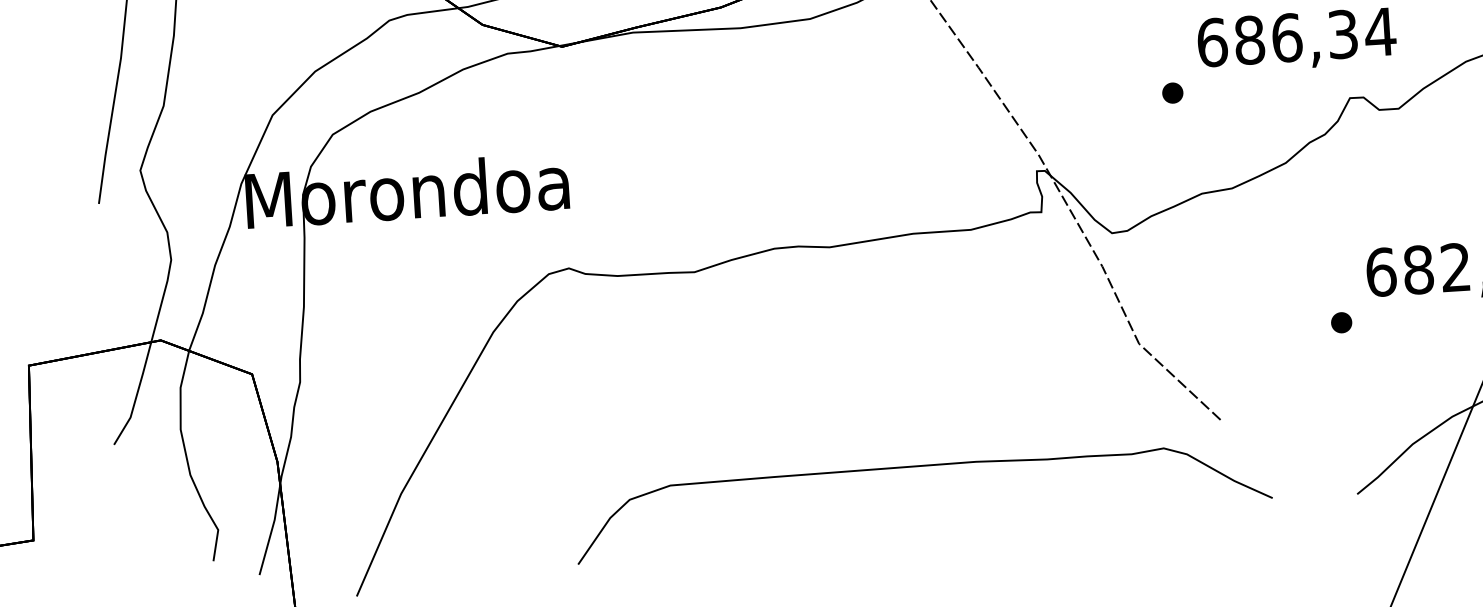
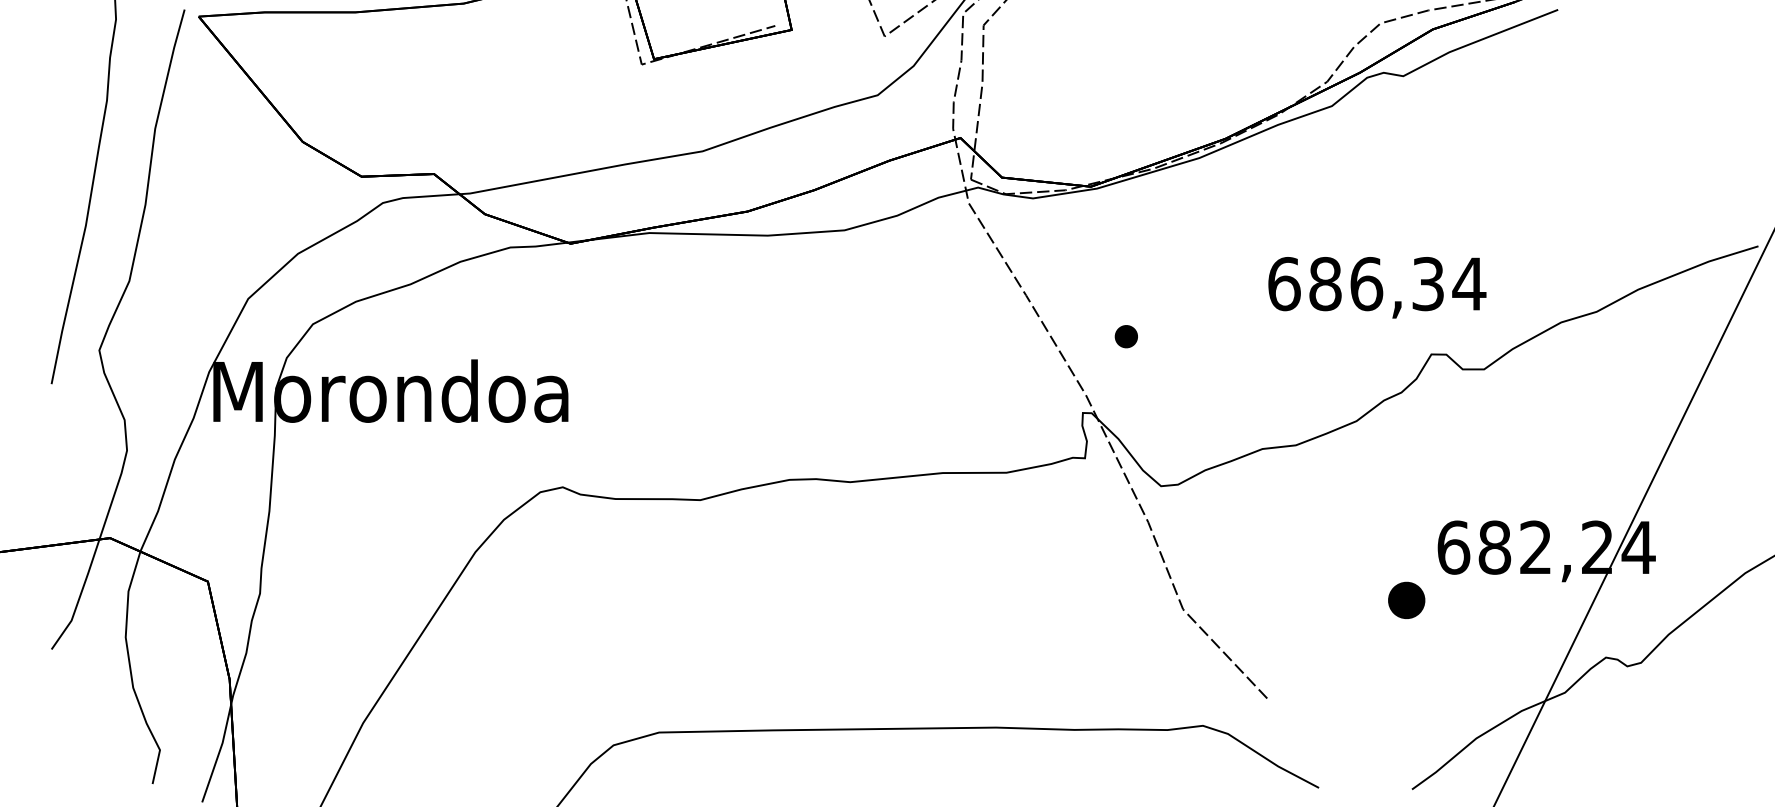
part: (1171, 93) -> (1125, 336), moved
part: (1341, 322) -> (1406, 599), size x1.6

